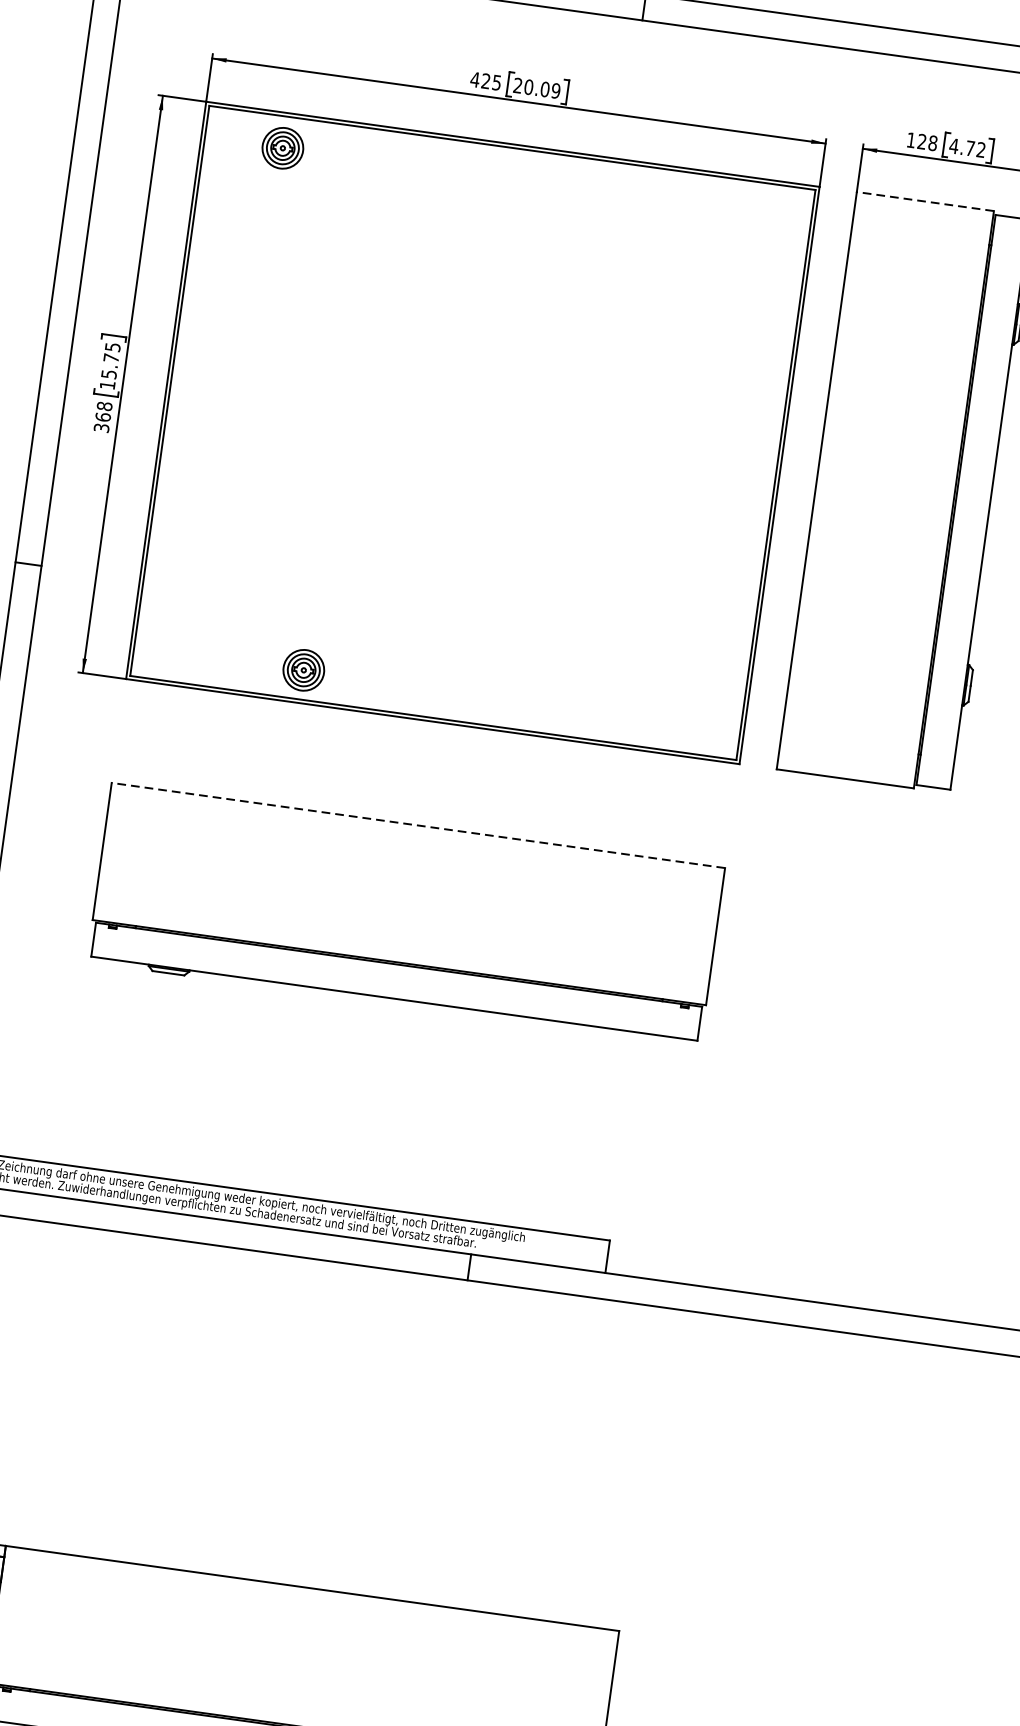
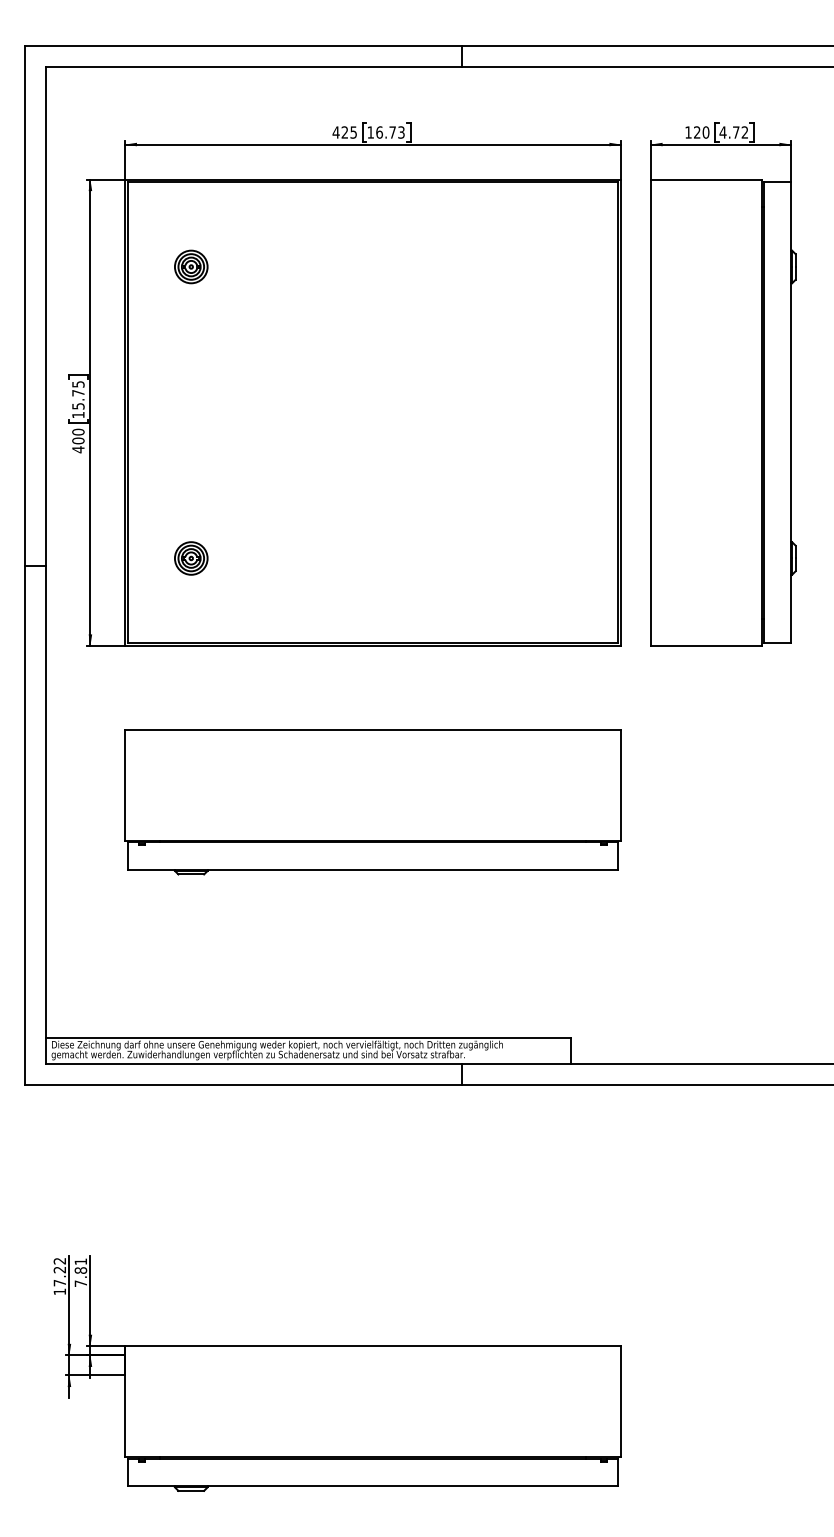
text: (536, 88) -> (385, 132), 20.09 -> 16.73
text: (932, 143) -> (705, 132), 128 -> 120
part: (283, 147) -> (191, 266), moved
line: (924, 201) -> (705, 179), dashed -> solid
text: (103, 416) -> (78, 440), 368 -> 400
part: (304, 670) -> (191, 558), moved
line: (418, 825) -> (373, 729), dashed -> solid

